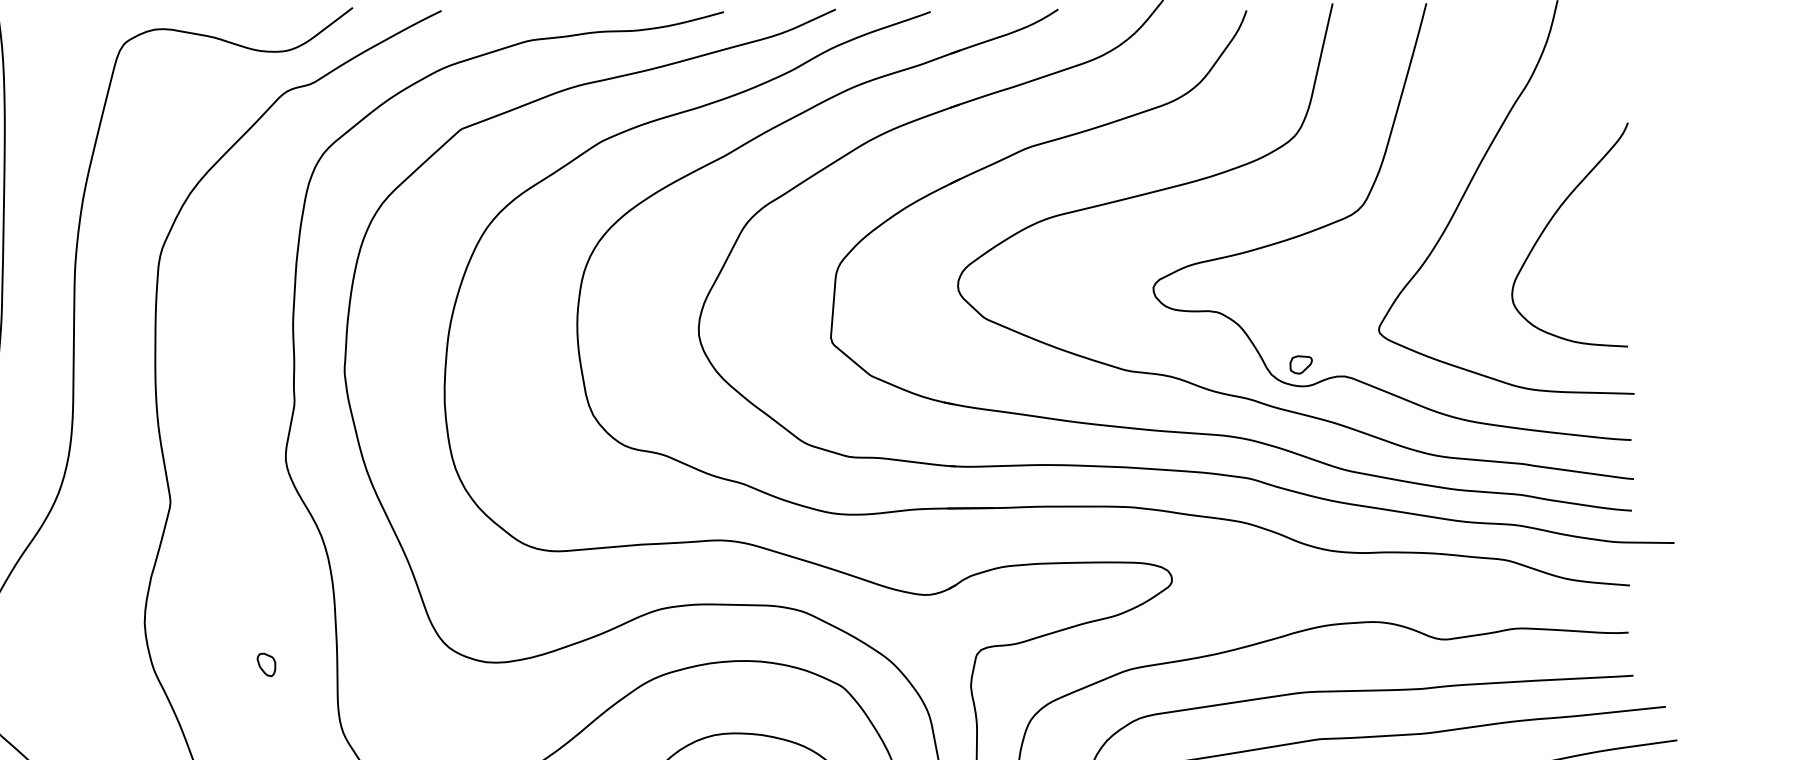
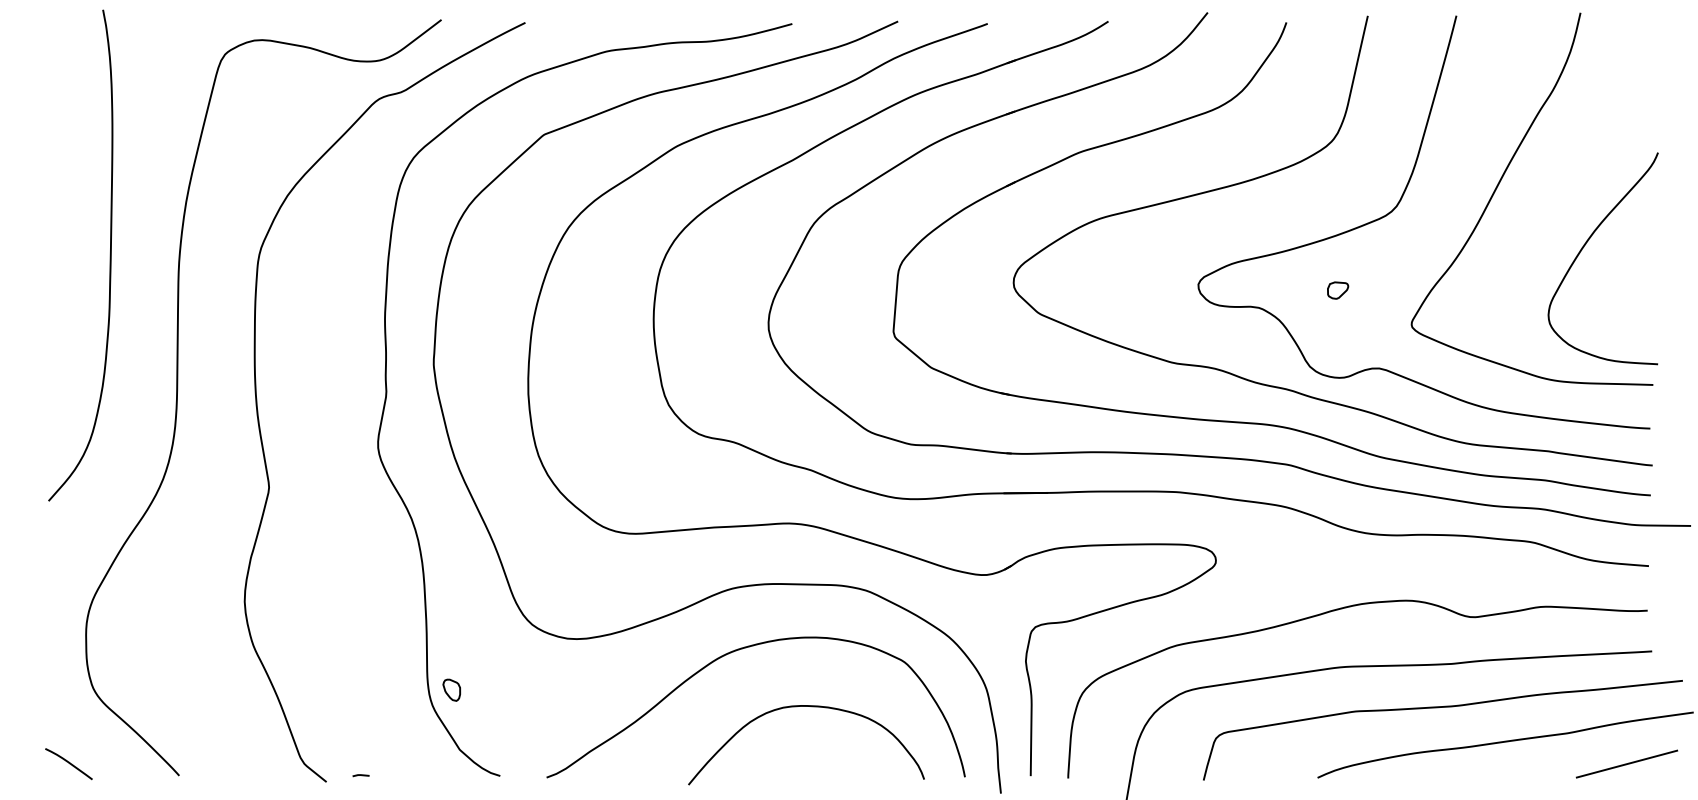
curve: (1550, 223) -> (1584, 247), moved
part: (1301, 364) -> (1338, 290), moved
part: (266, 664) -> (451, 689), moved

